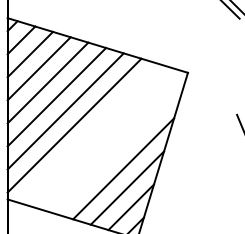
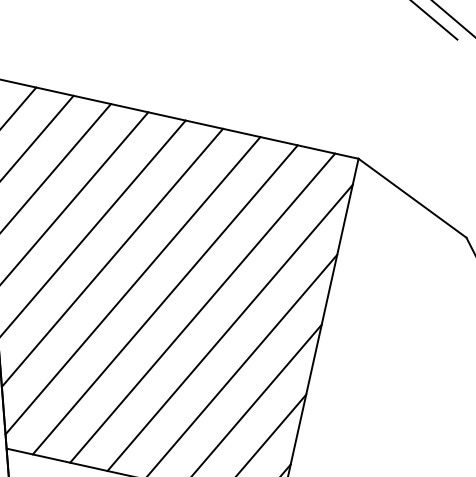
line: (212, 93) -> (412, 197), added
line: (89, 133) -> (165, 299), added
line: (106, 138) -> (200, 307), added
line: (119, 149) -> (229, 327), added

